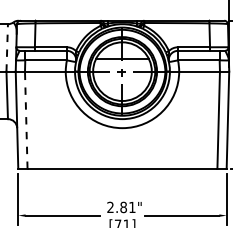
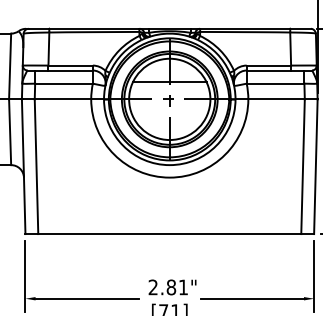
line: (7, 47) -> (10, 65), dashed -> solid
line: (26, 120) -> (36, 167), dashed -> solid

